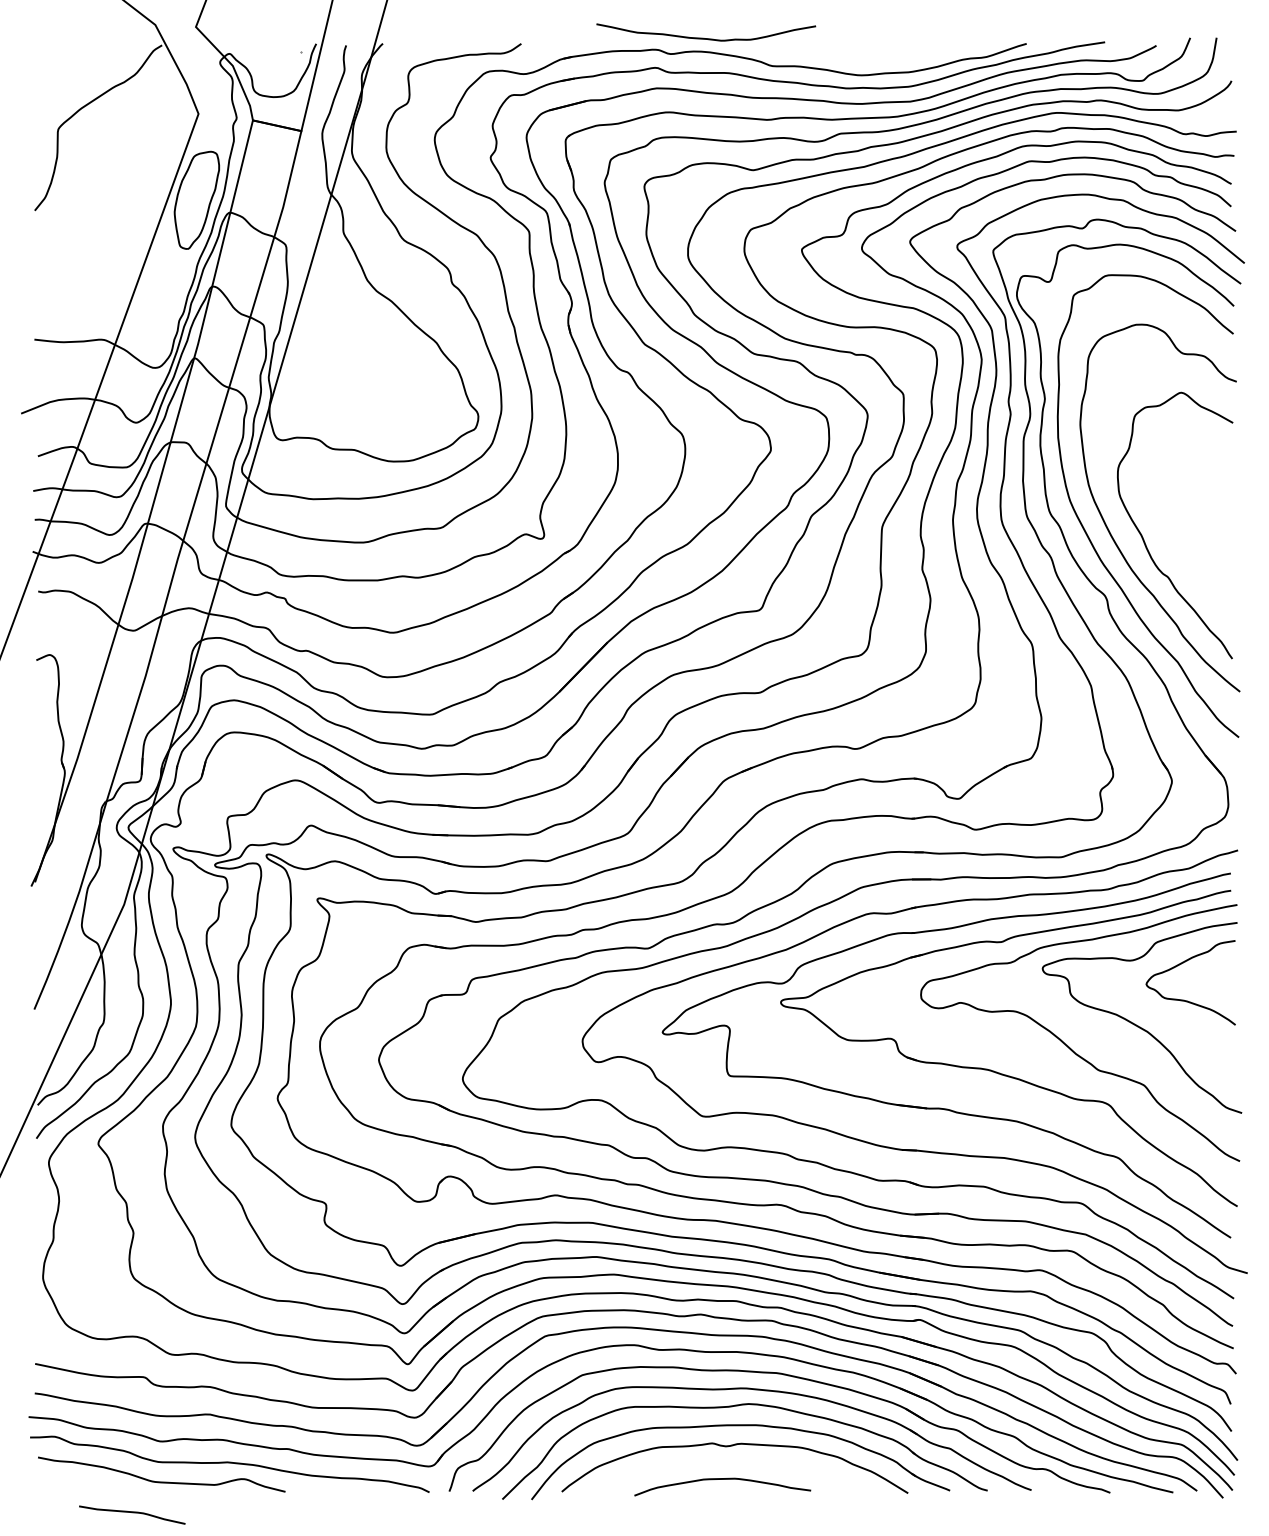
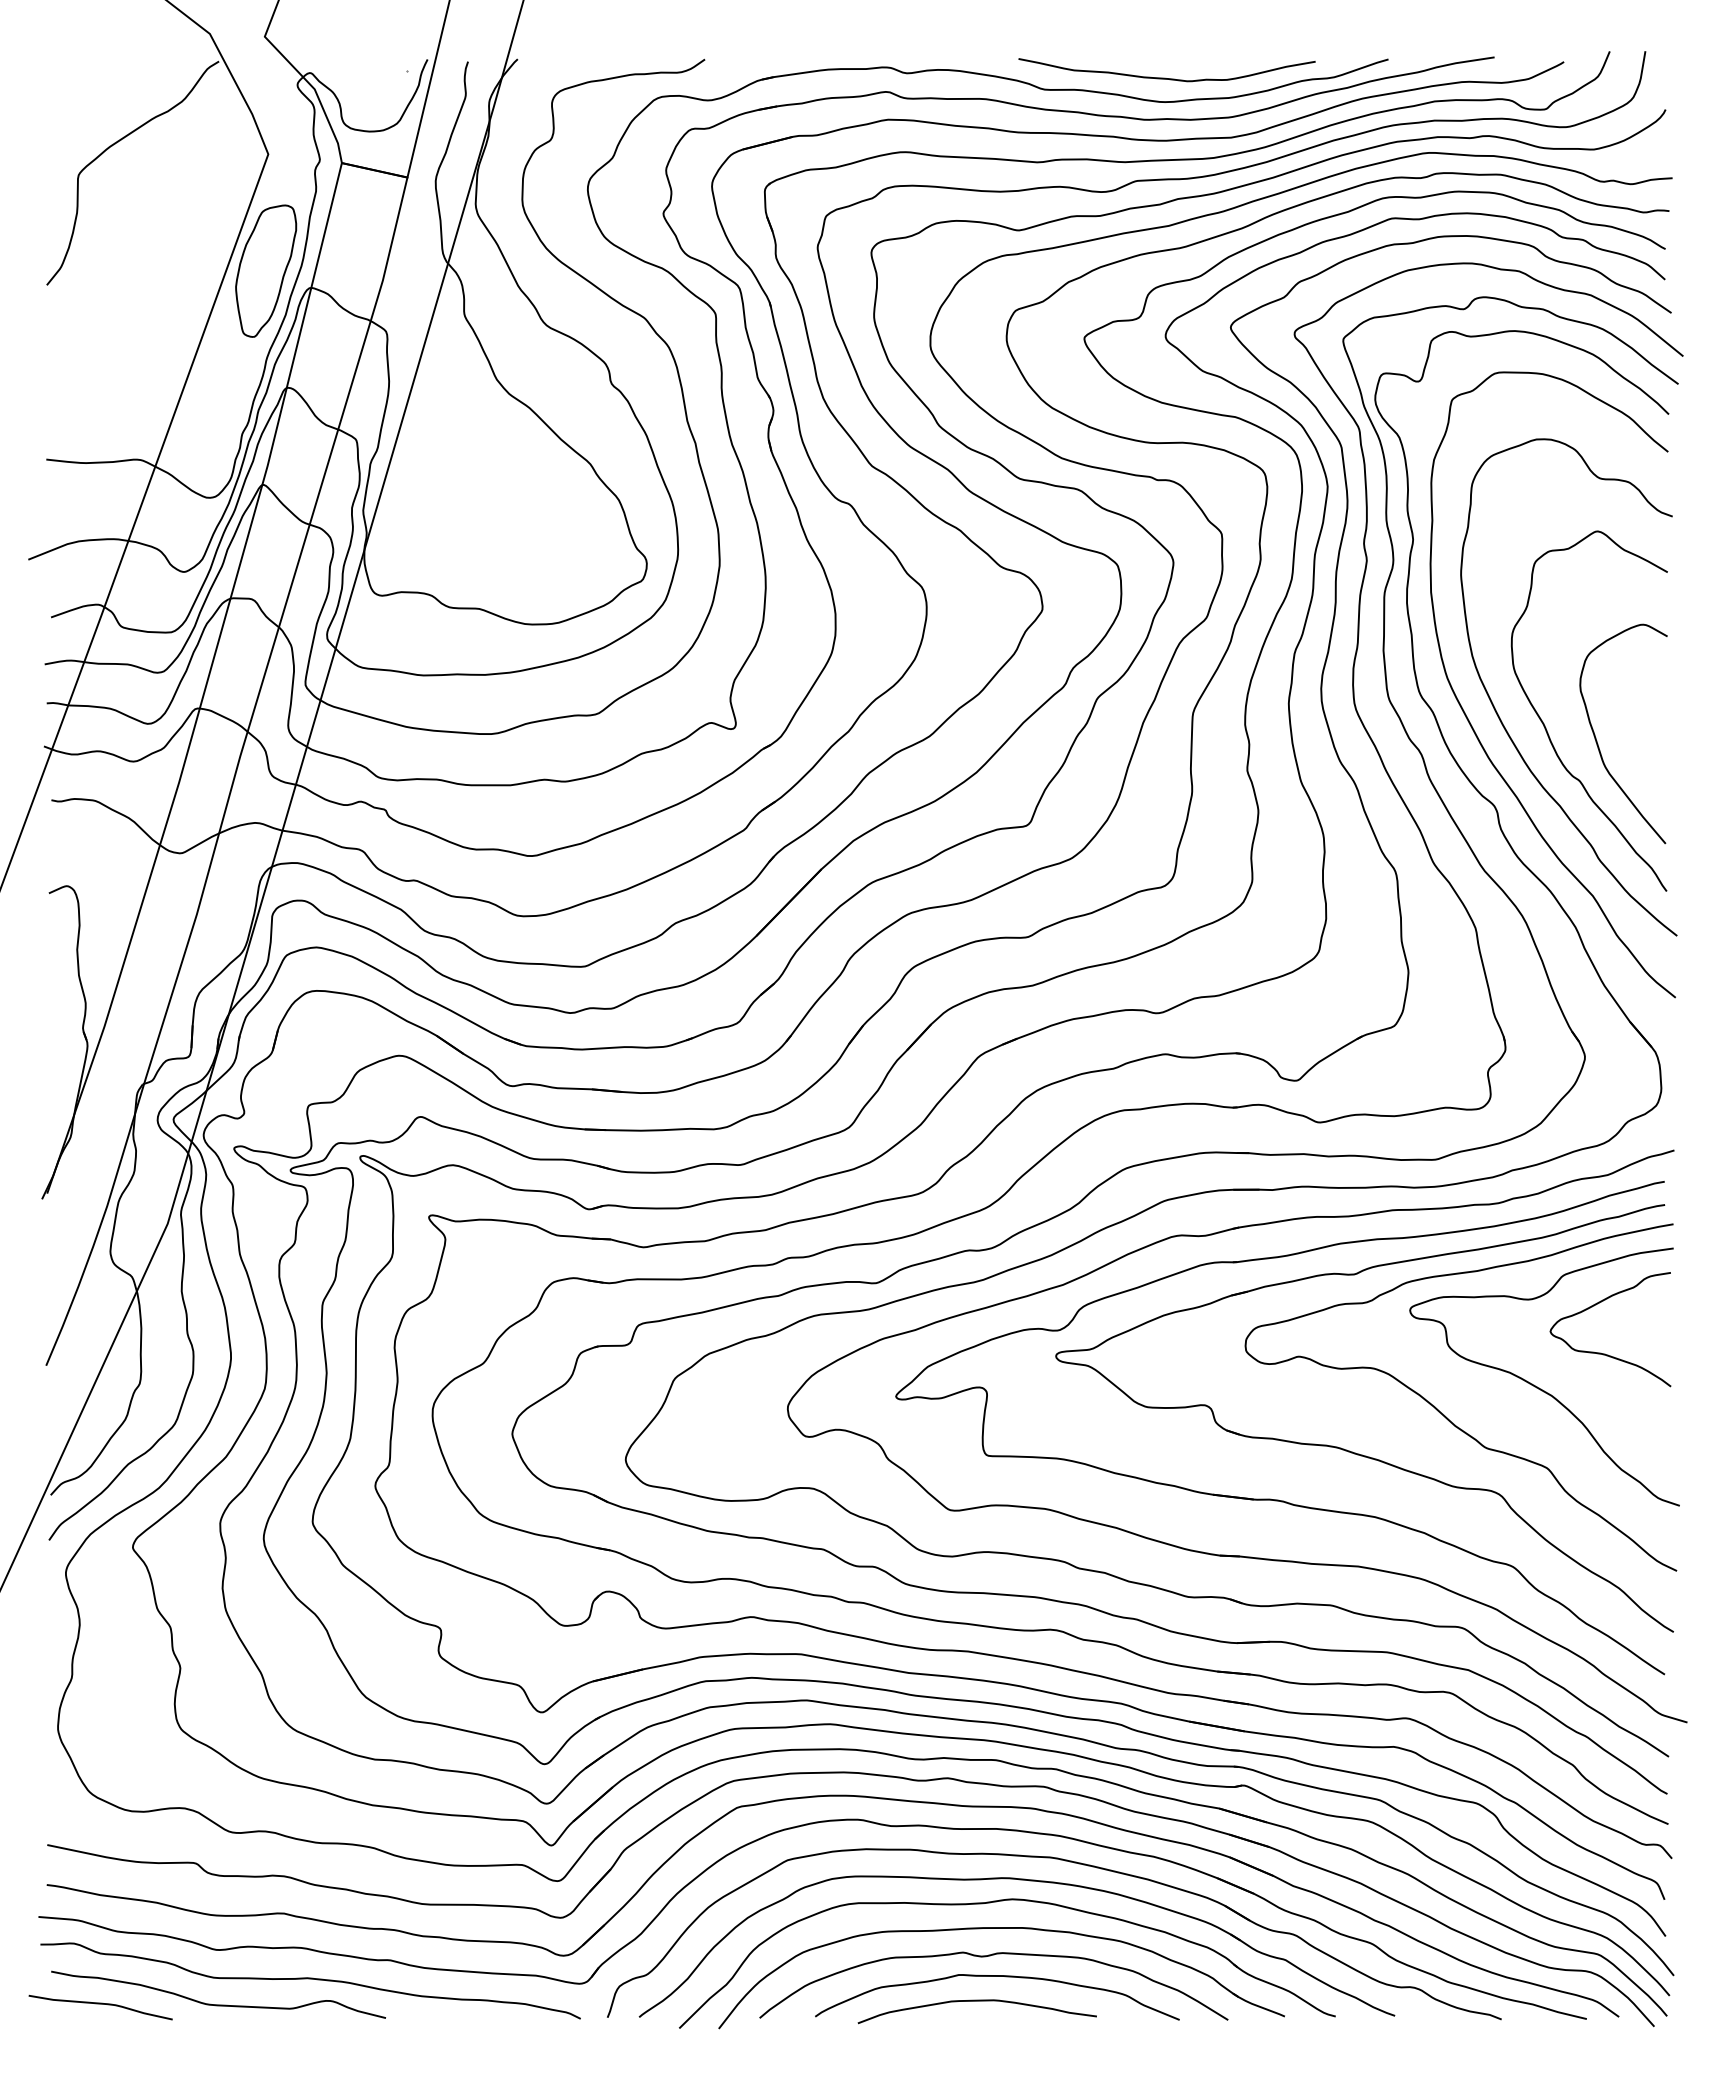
curve: (705, 37) -> (1165, 77), moved
curve: (1181, 547) -> (1597, 740), added
curve: (737, 1461) -> (997, 1976), added
curve: (132, 1512) -> (100, 2004), moved

